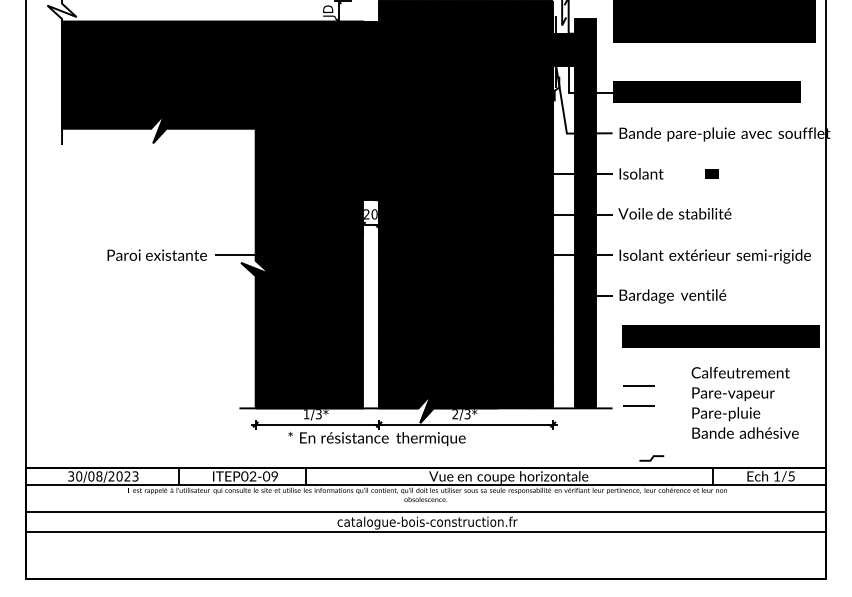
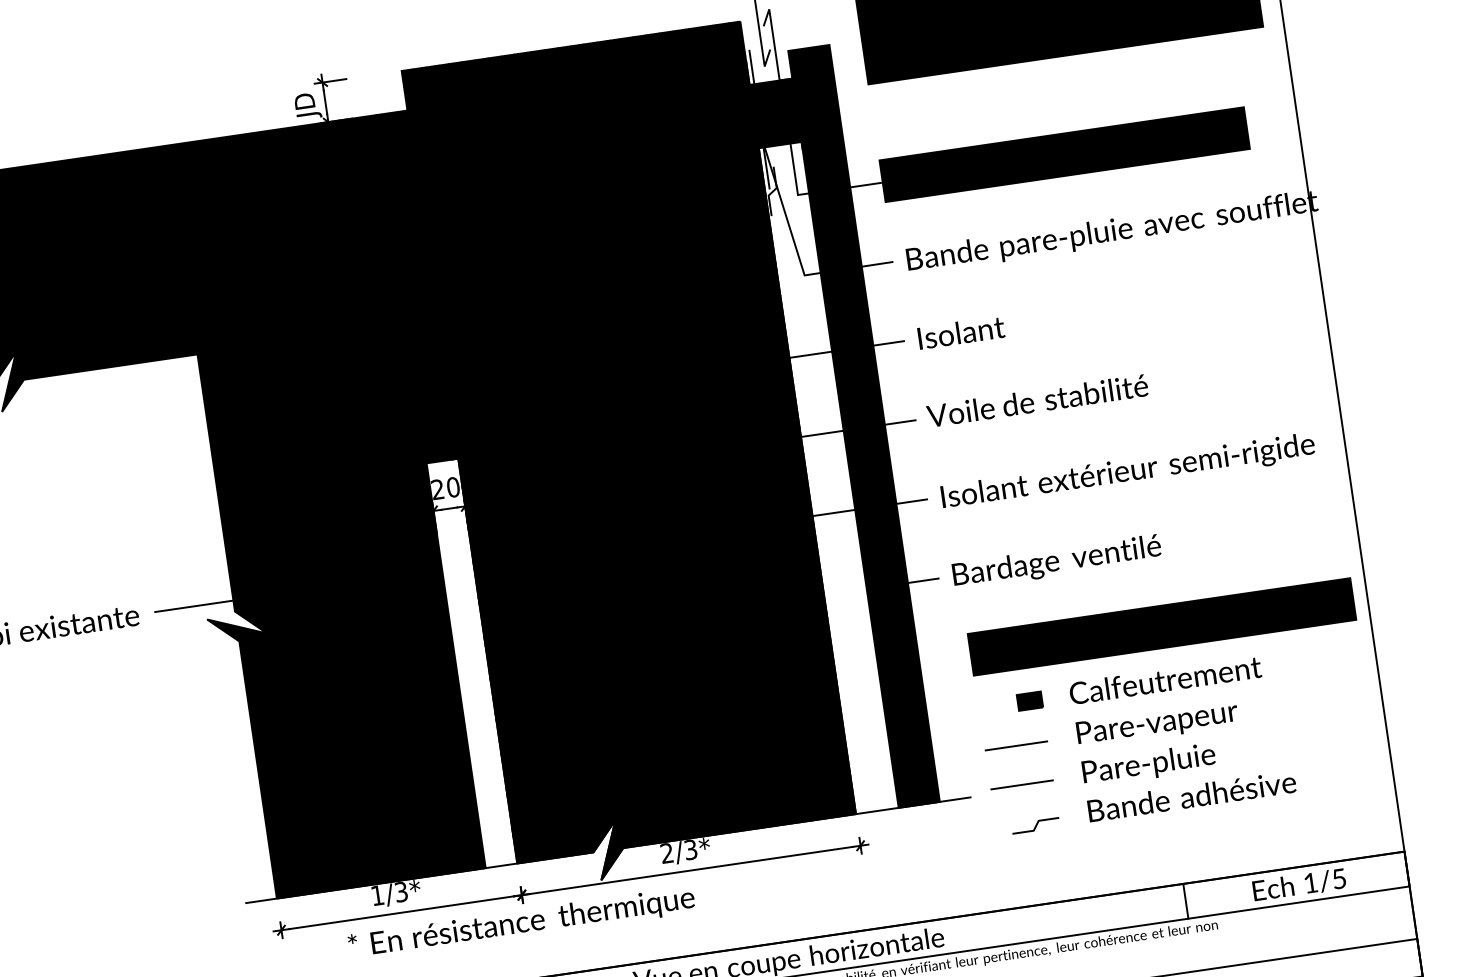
part: (711, 173) -> (1028, 699), moved
text: (744, 402) -> (1181, 737), moved
line: (651, 458) -> (1035, 825), moved

